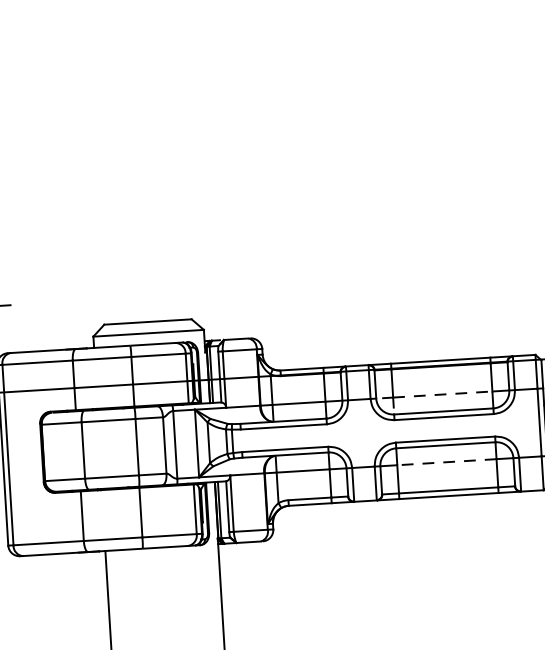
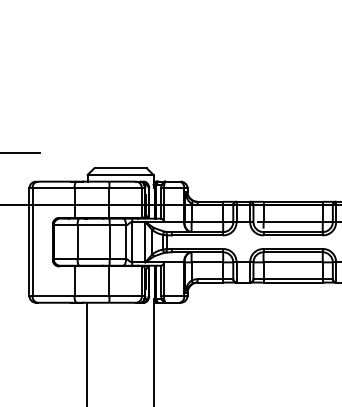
line: (443, 395) -> (293, 222), dashed -> solid
line: (447, 462) -> (293, 262), dashed -> solid

